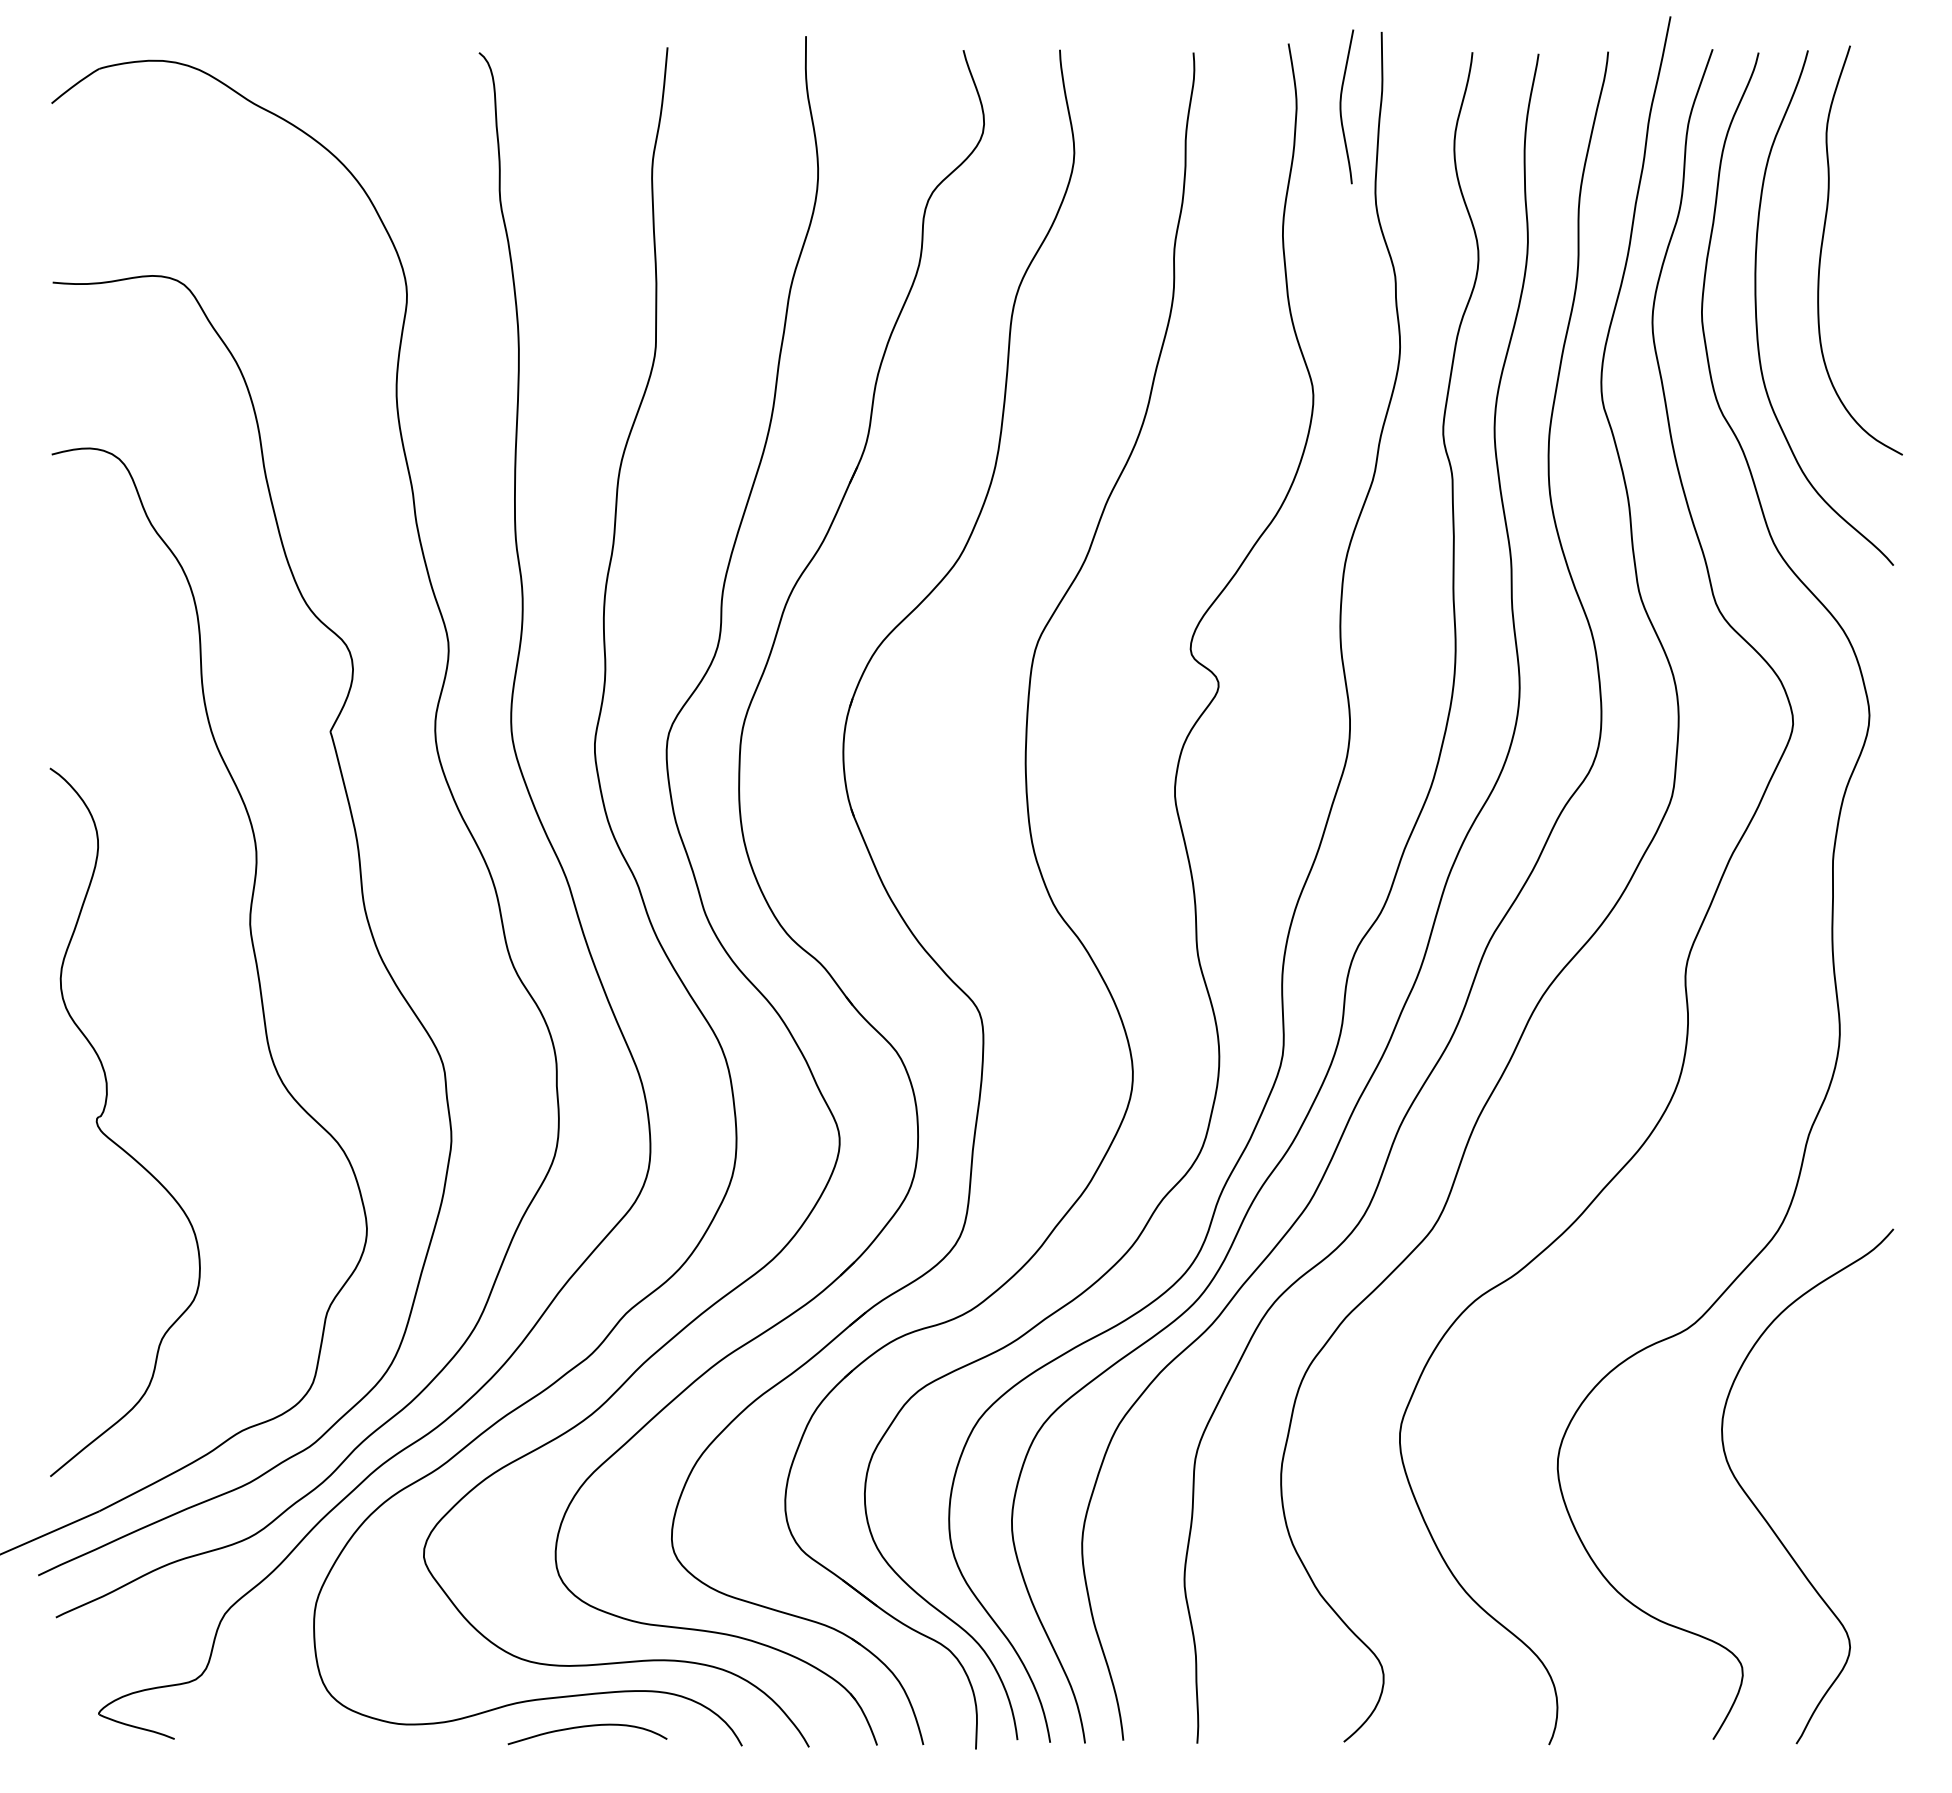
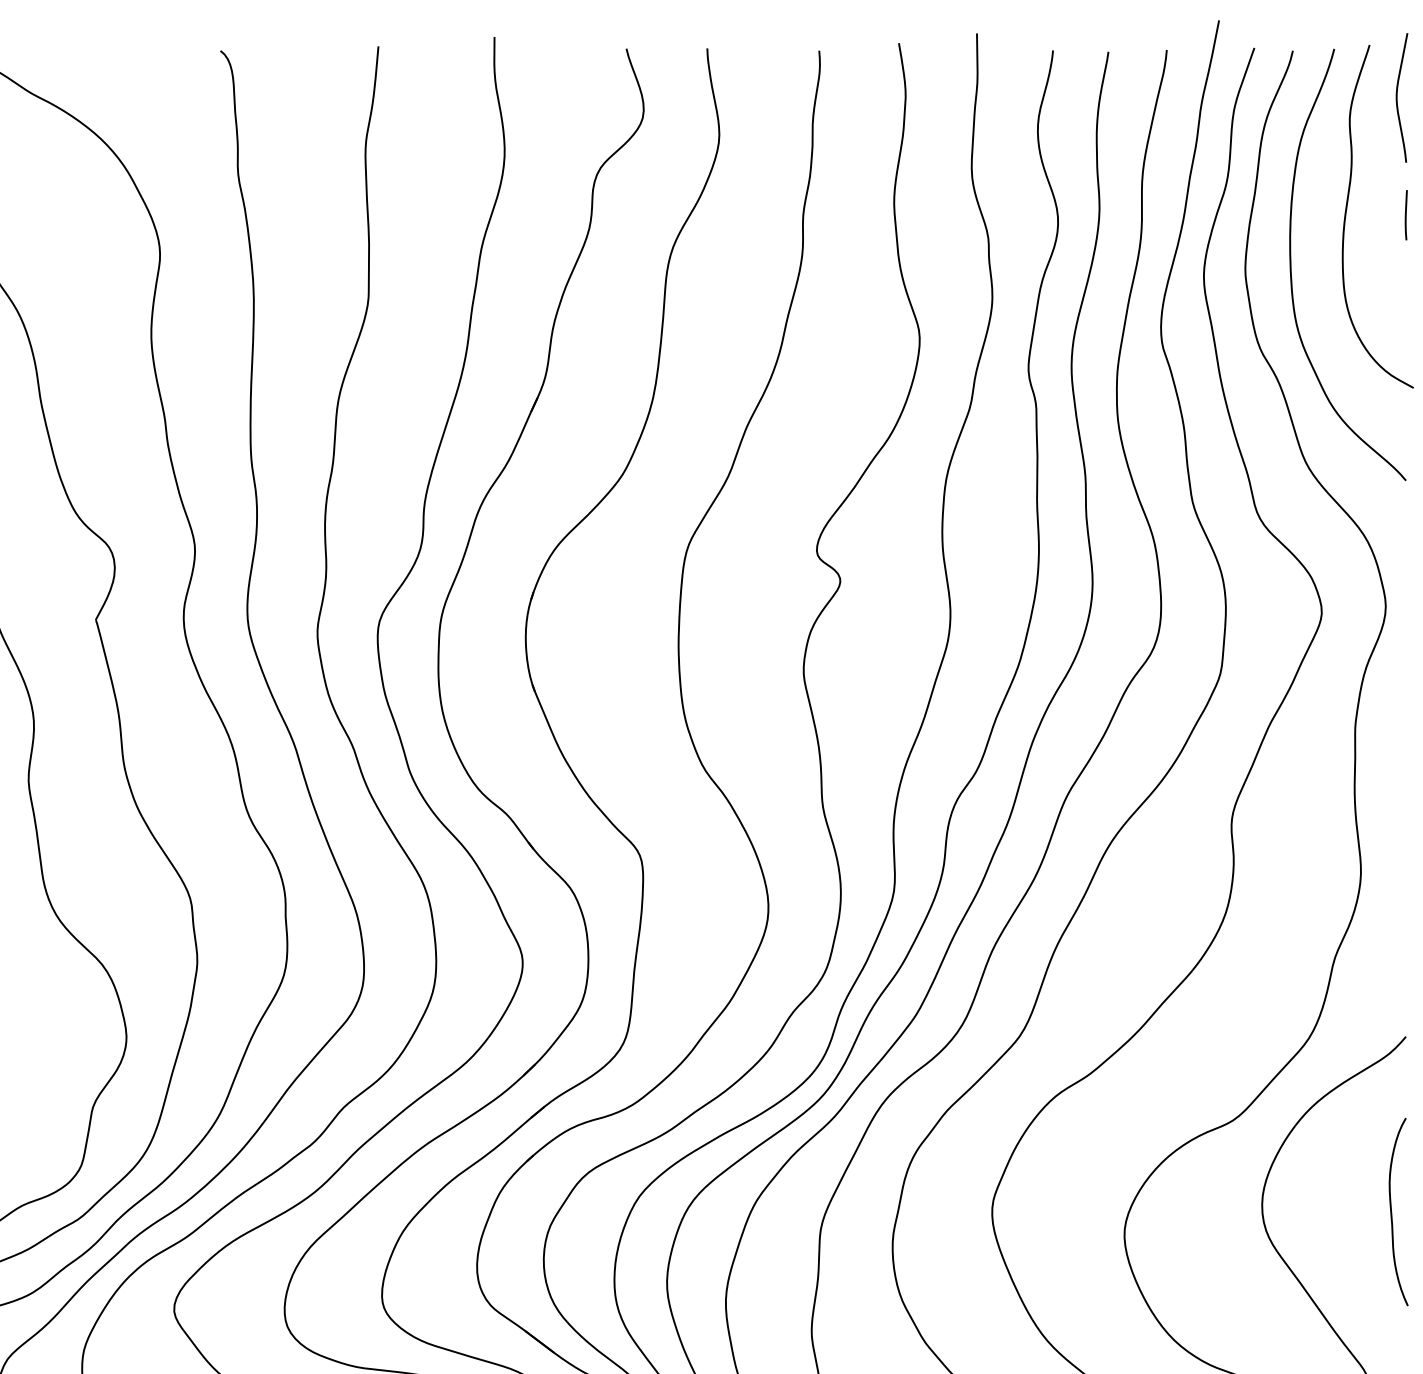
curve: (1341, 106) -> (1397, 97), moved
line: (1893, 248) -> (1405, 214), added
curve: (1877, 1441) -> (1392, 1214), added

